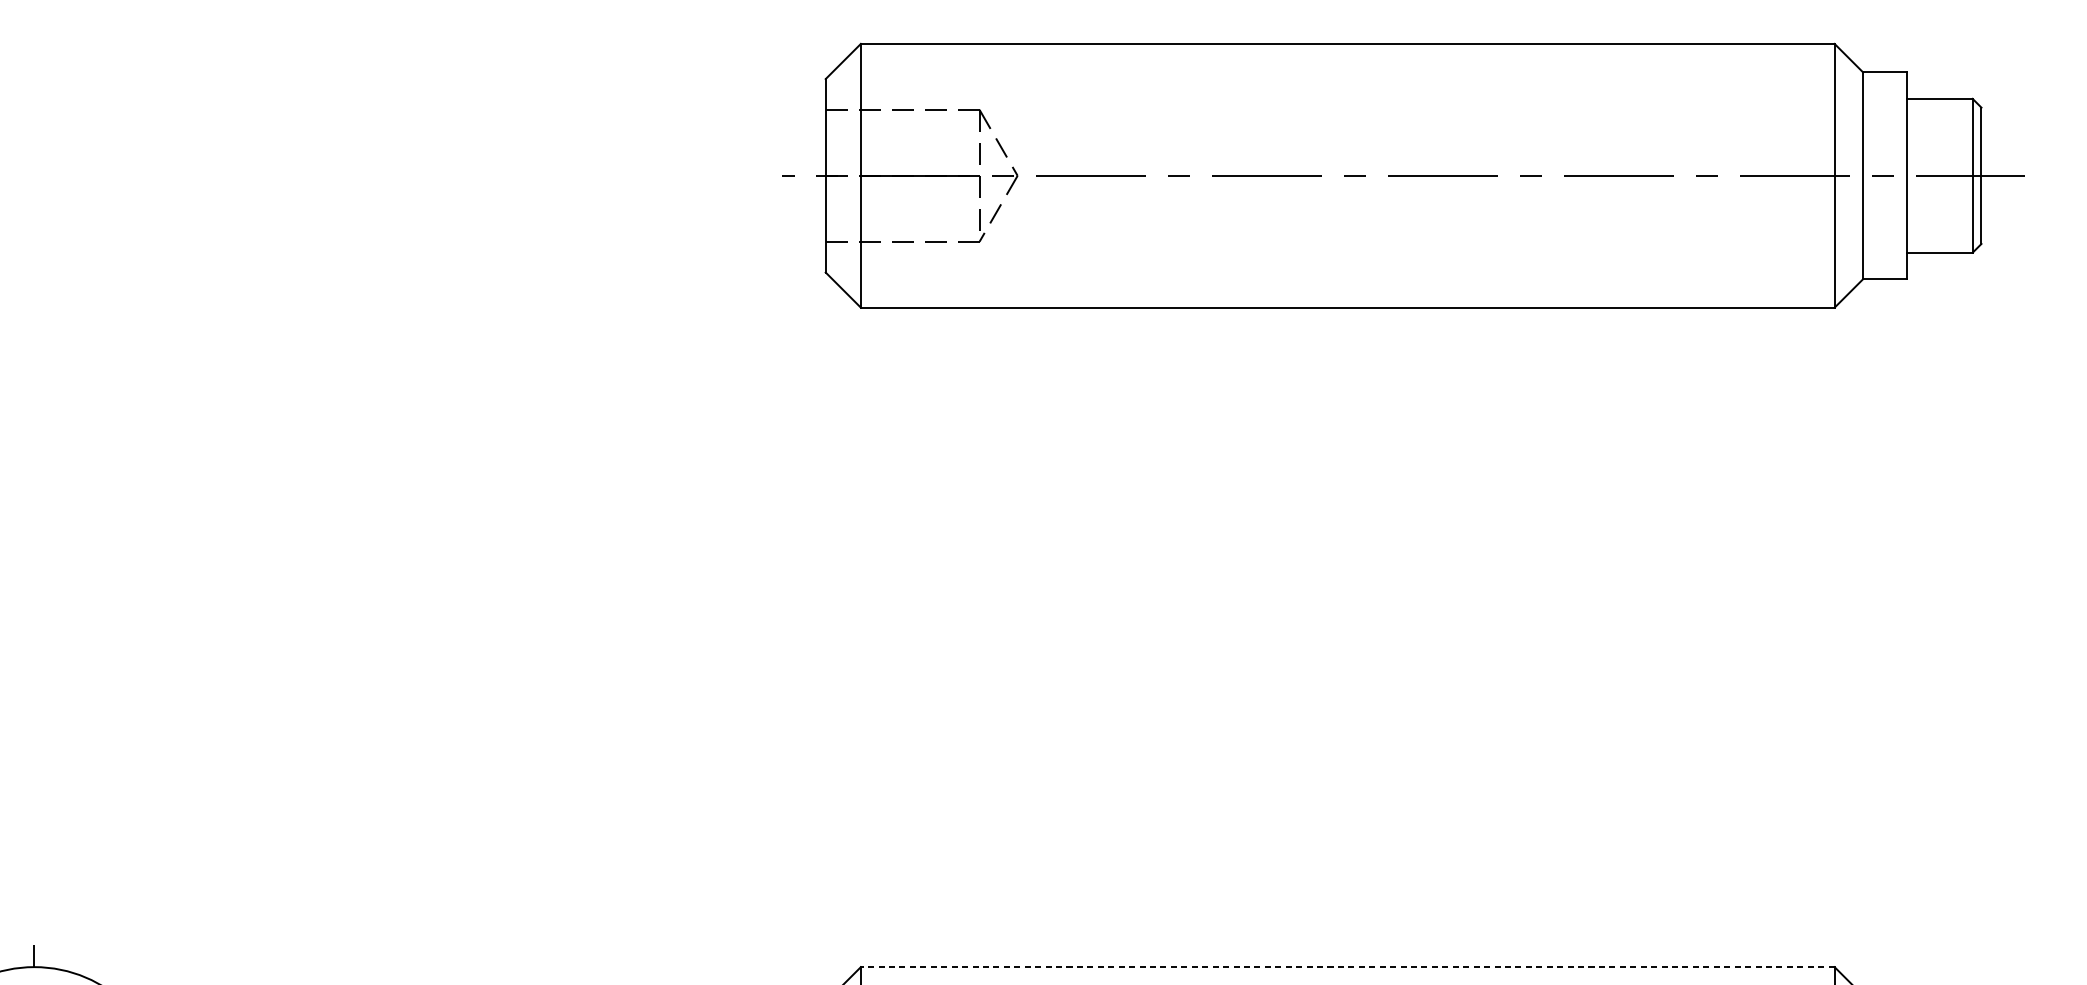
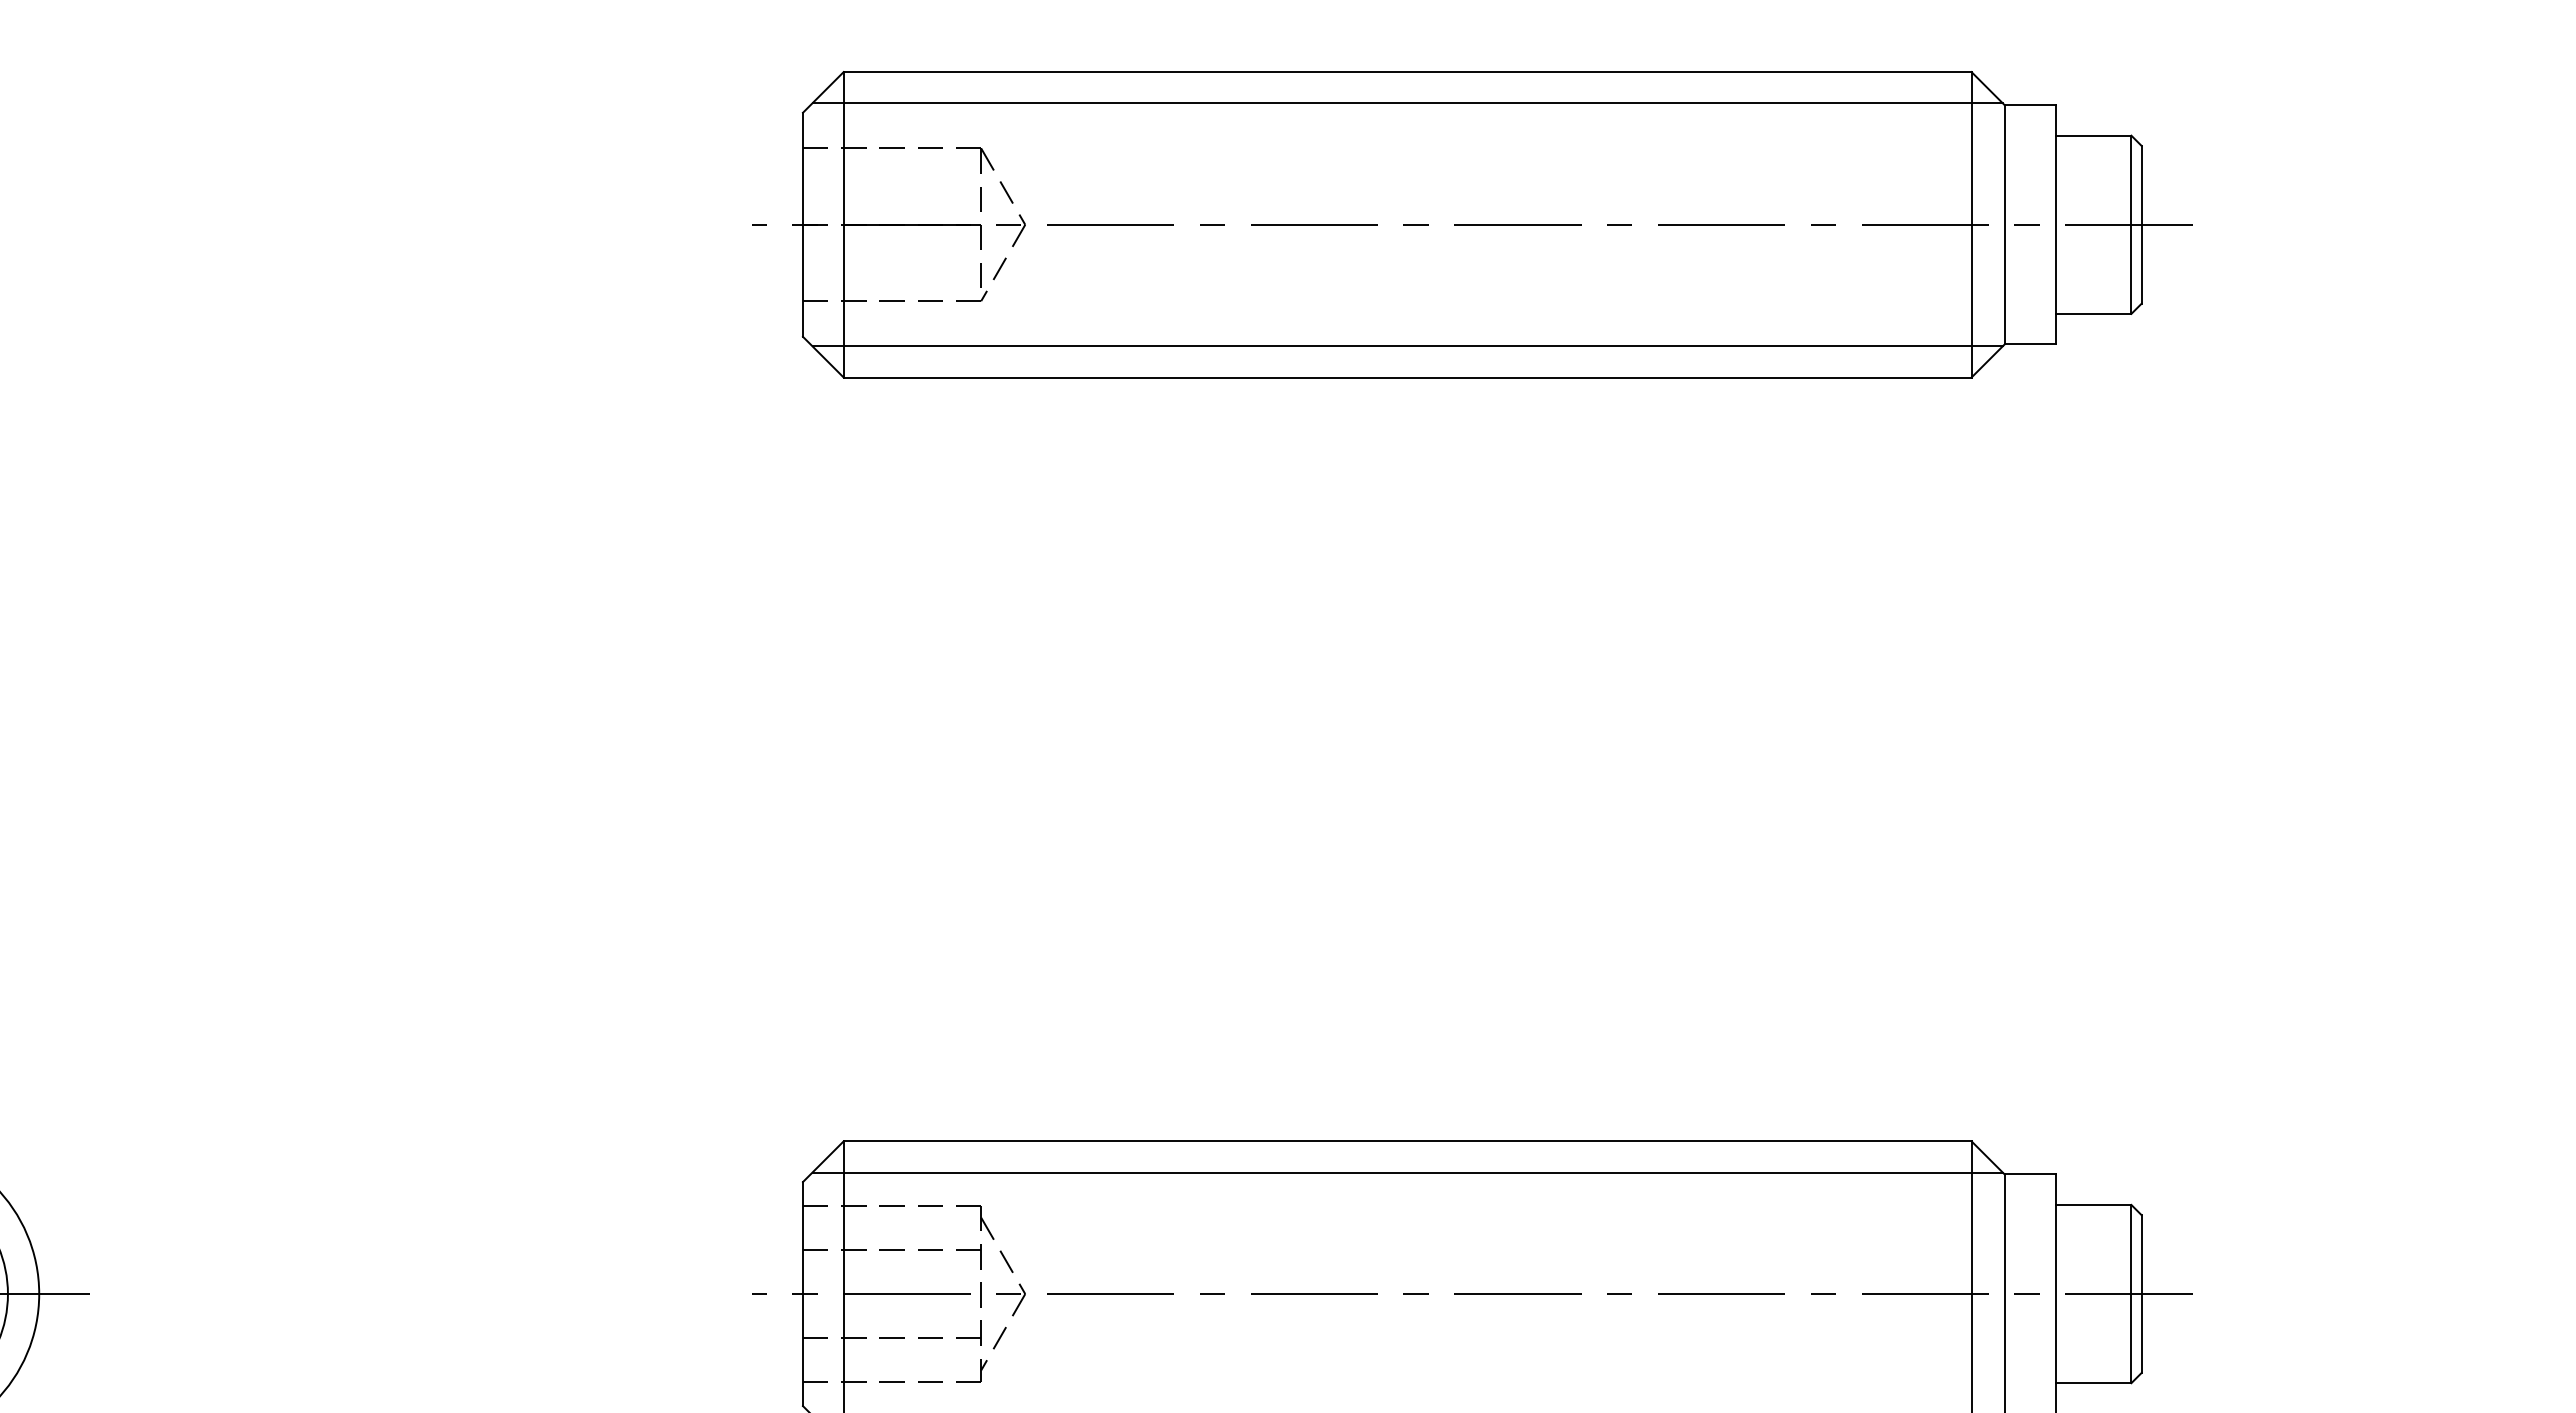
line: (1347, 71) -> (1407, 103), added
line: (1347, 280) -> (1407, 346), added
line: (1347, 967) -> (1407, 1141), dashed -> solid

